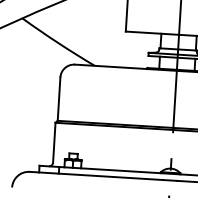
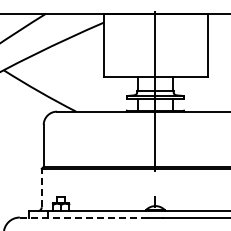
line: (54, 142) -> (41, 187), solid -> dashed
line: (95, 175) -> (83, 217), solid -> dashed

